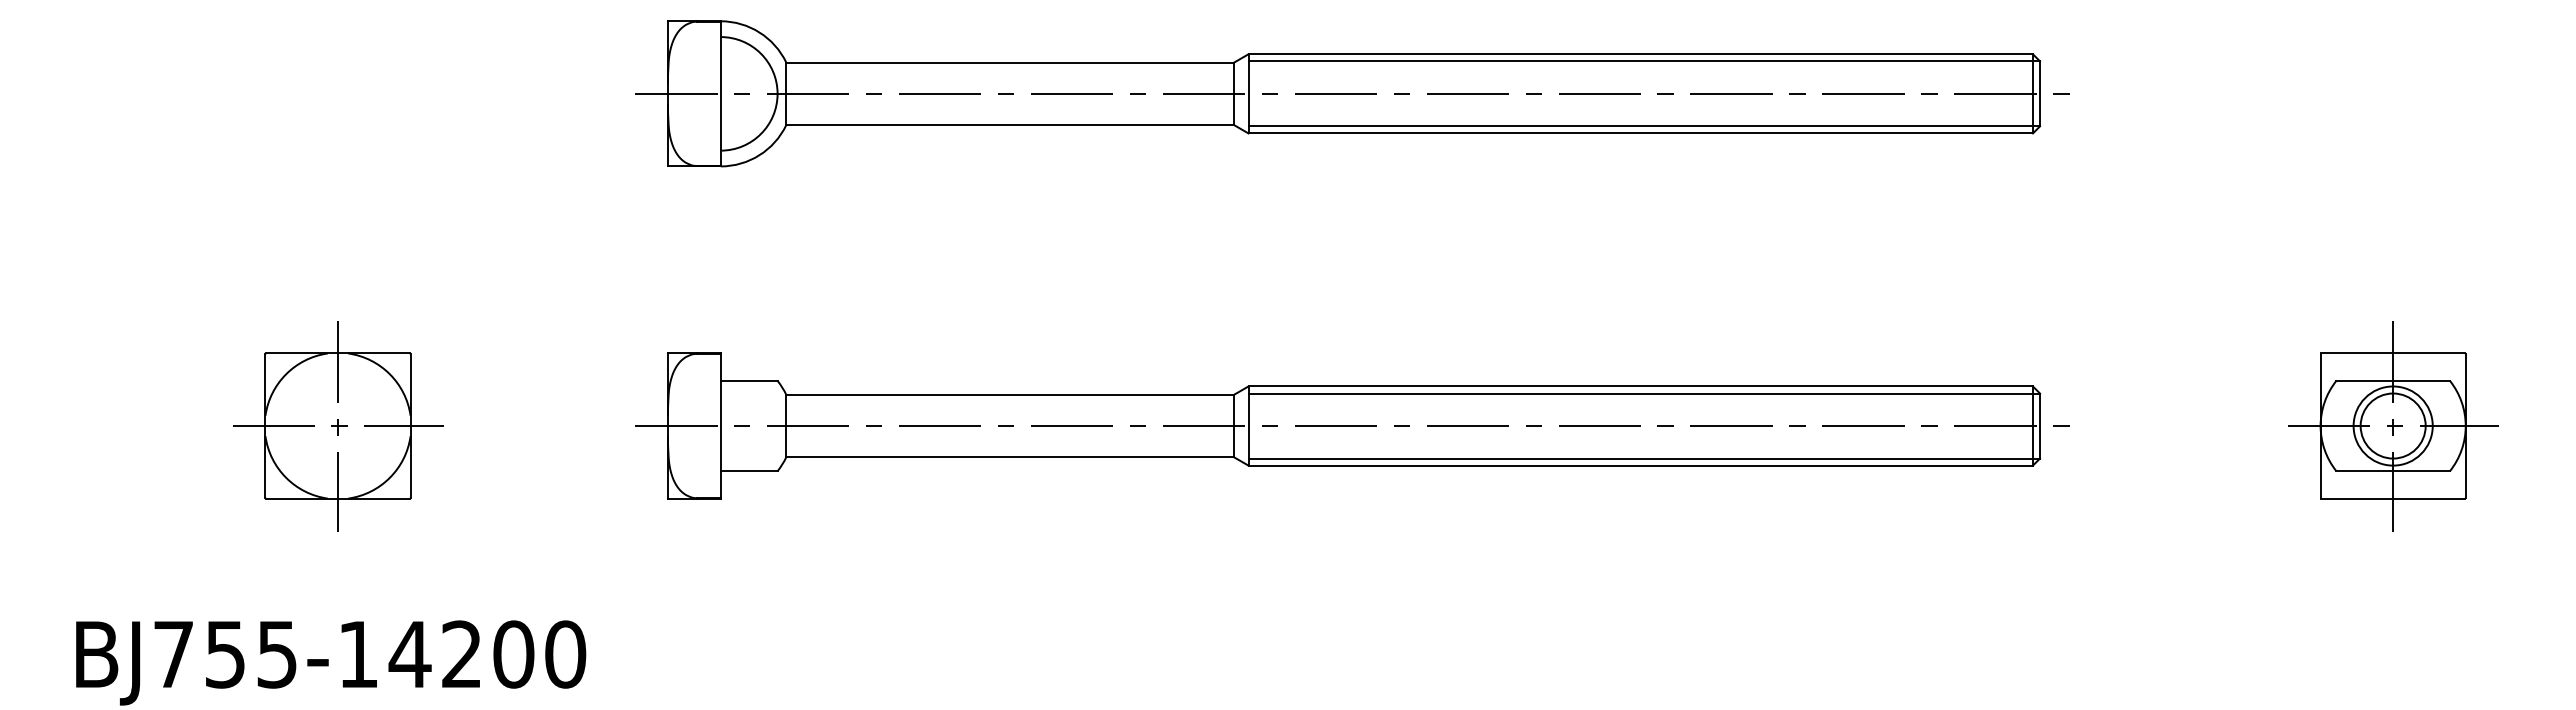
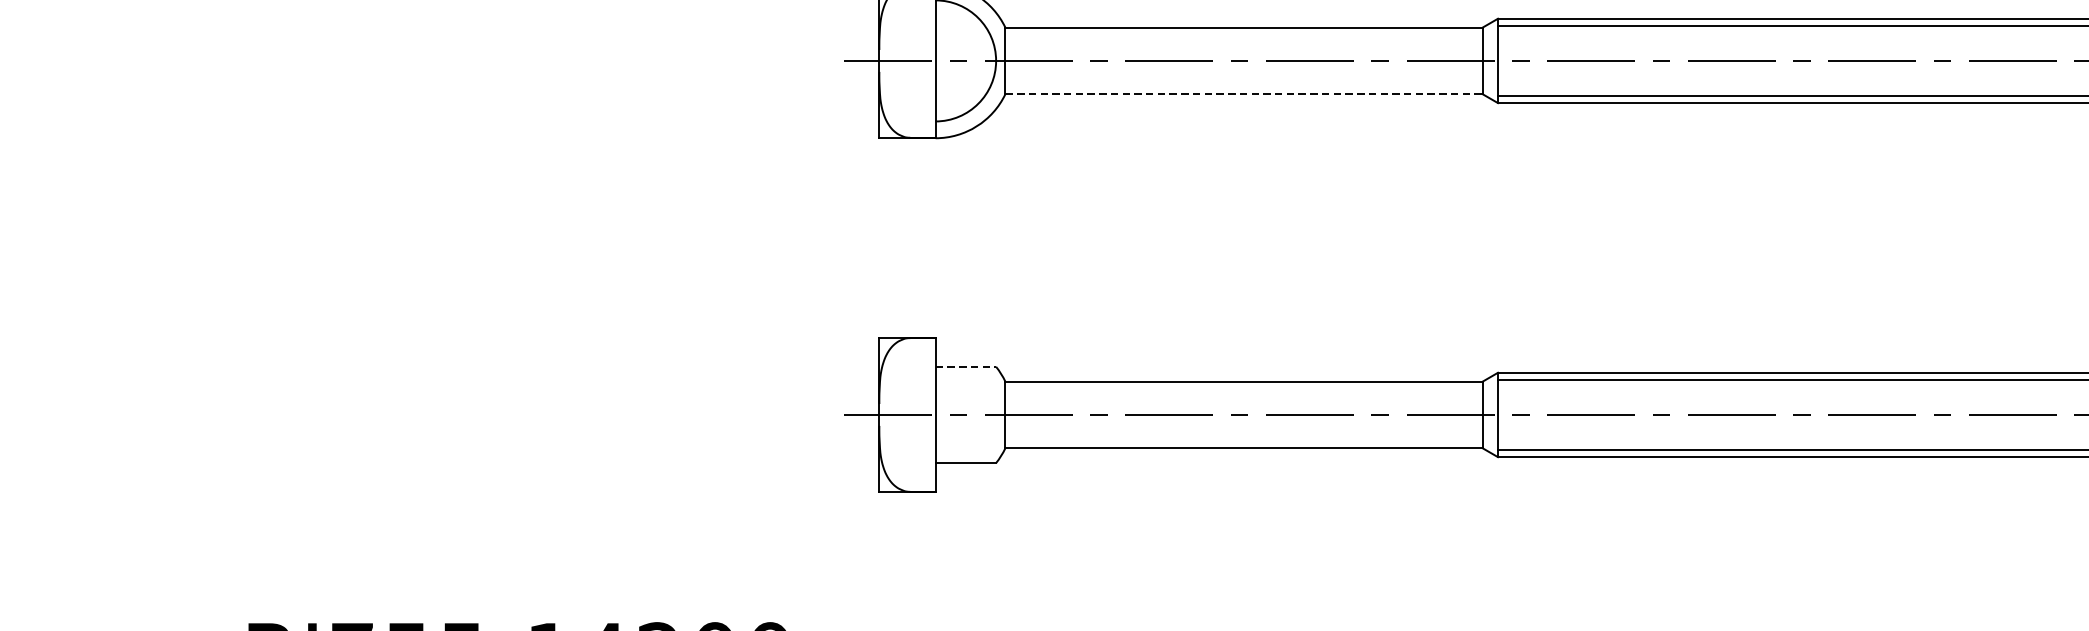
line: (1010, 125) -> (1244, 94), solid -> dashed
line: (749, 380) -> (966, 366), solid -> dashed
part: (338, 426) -> (528, 415), removed

